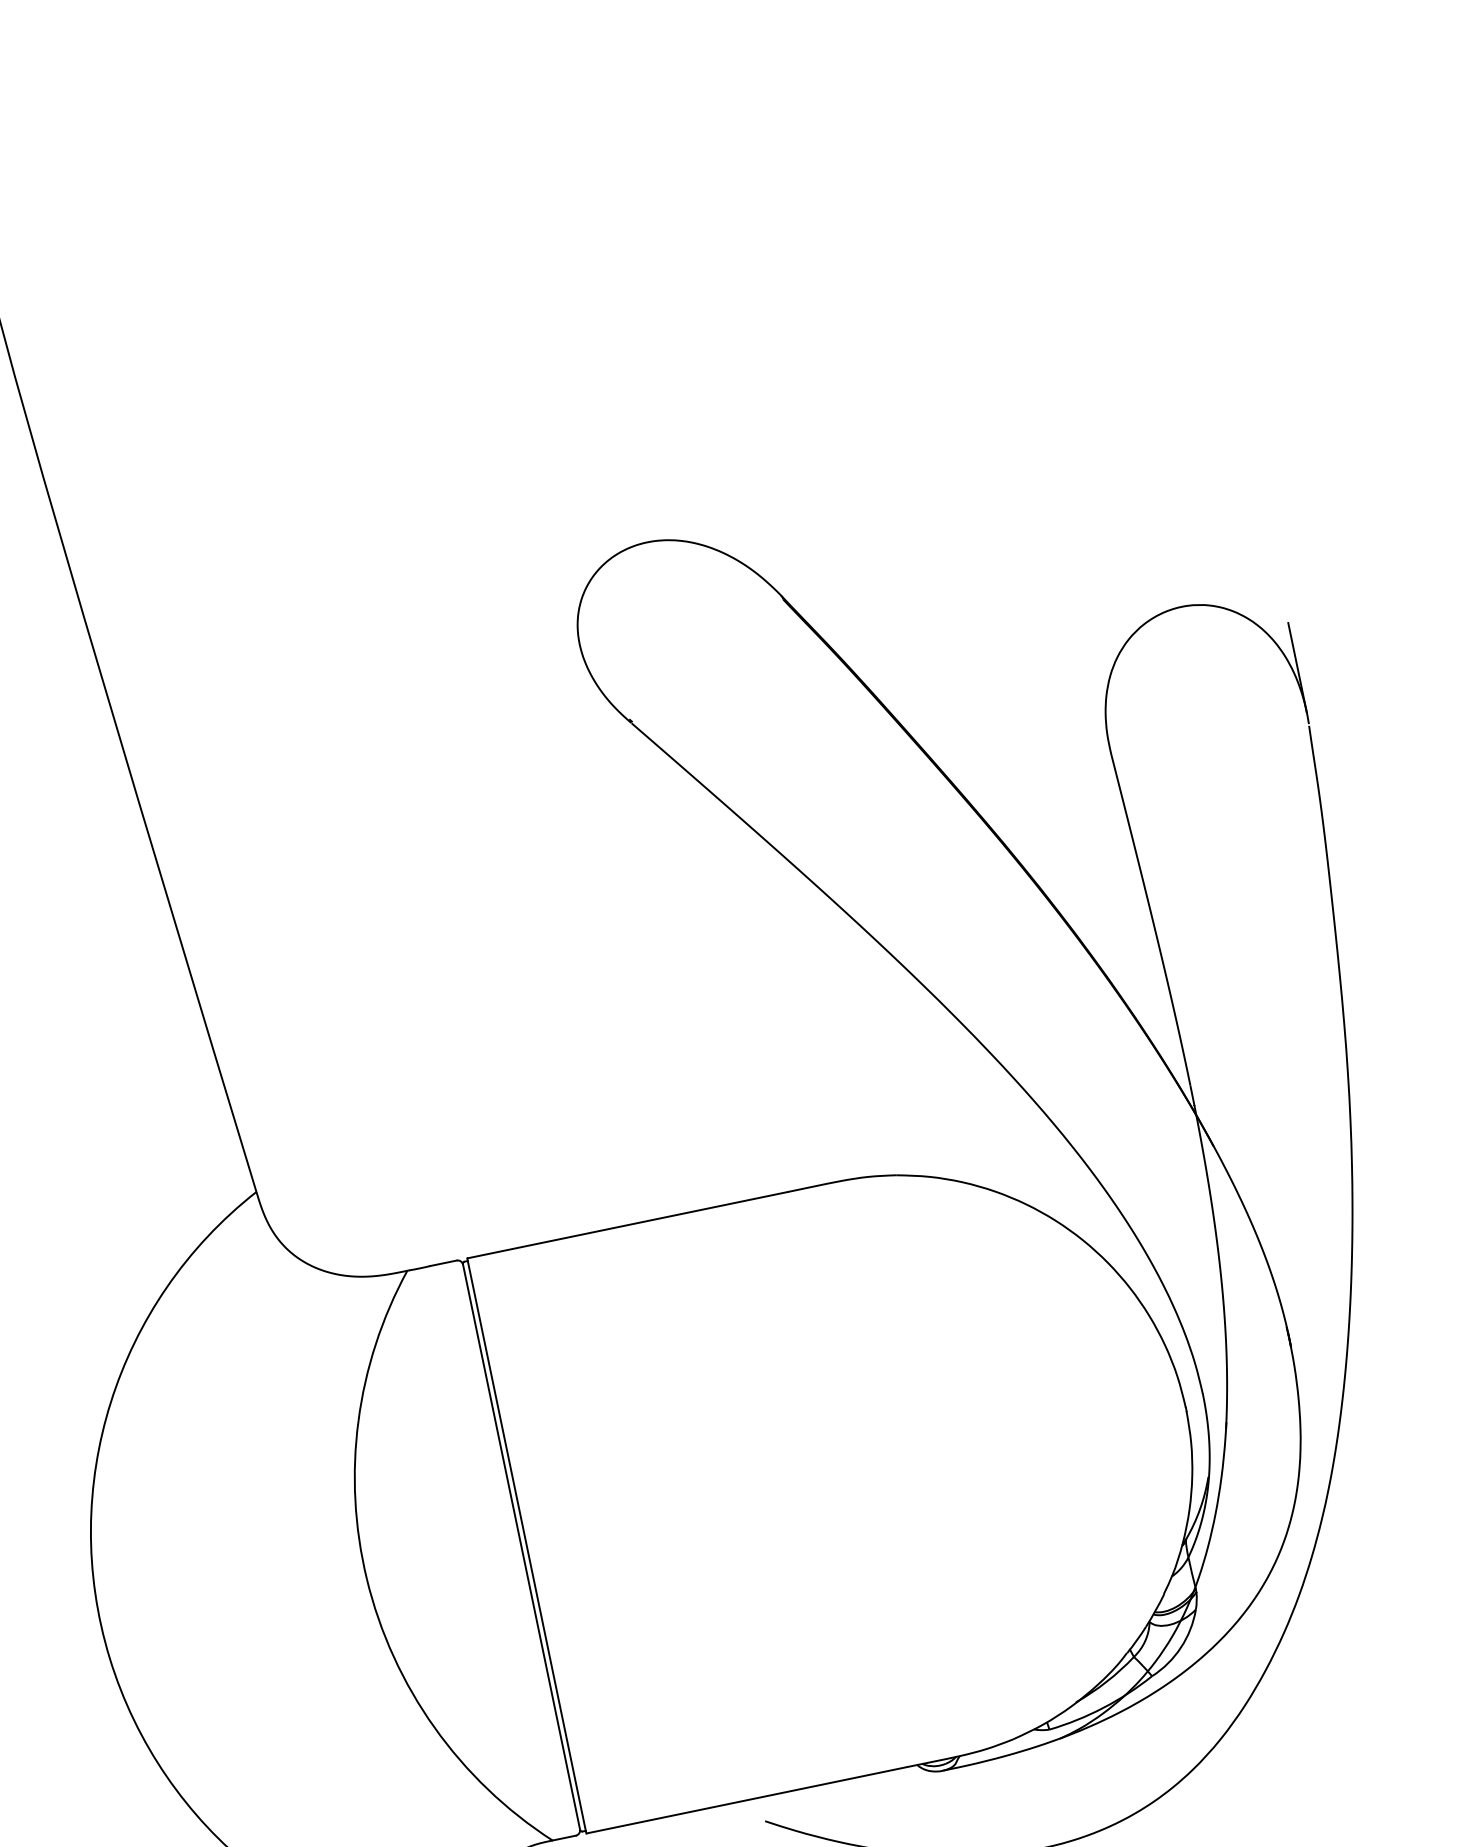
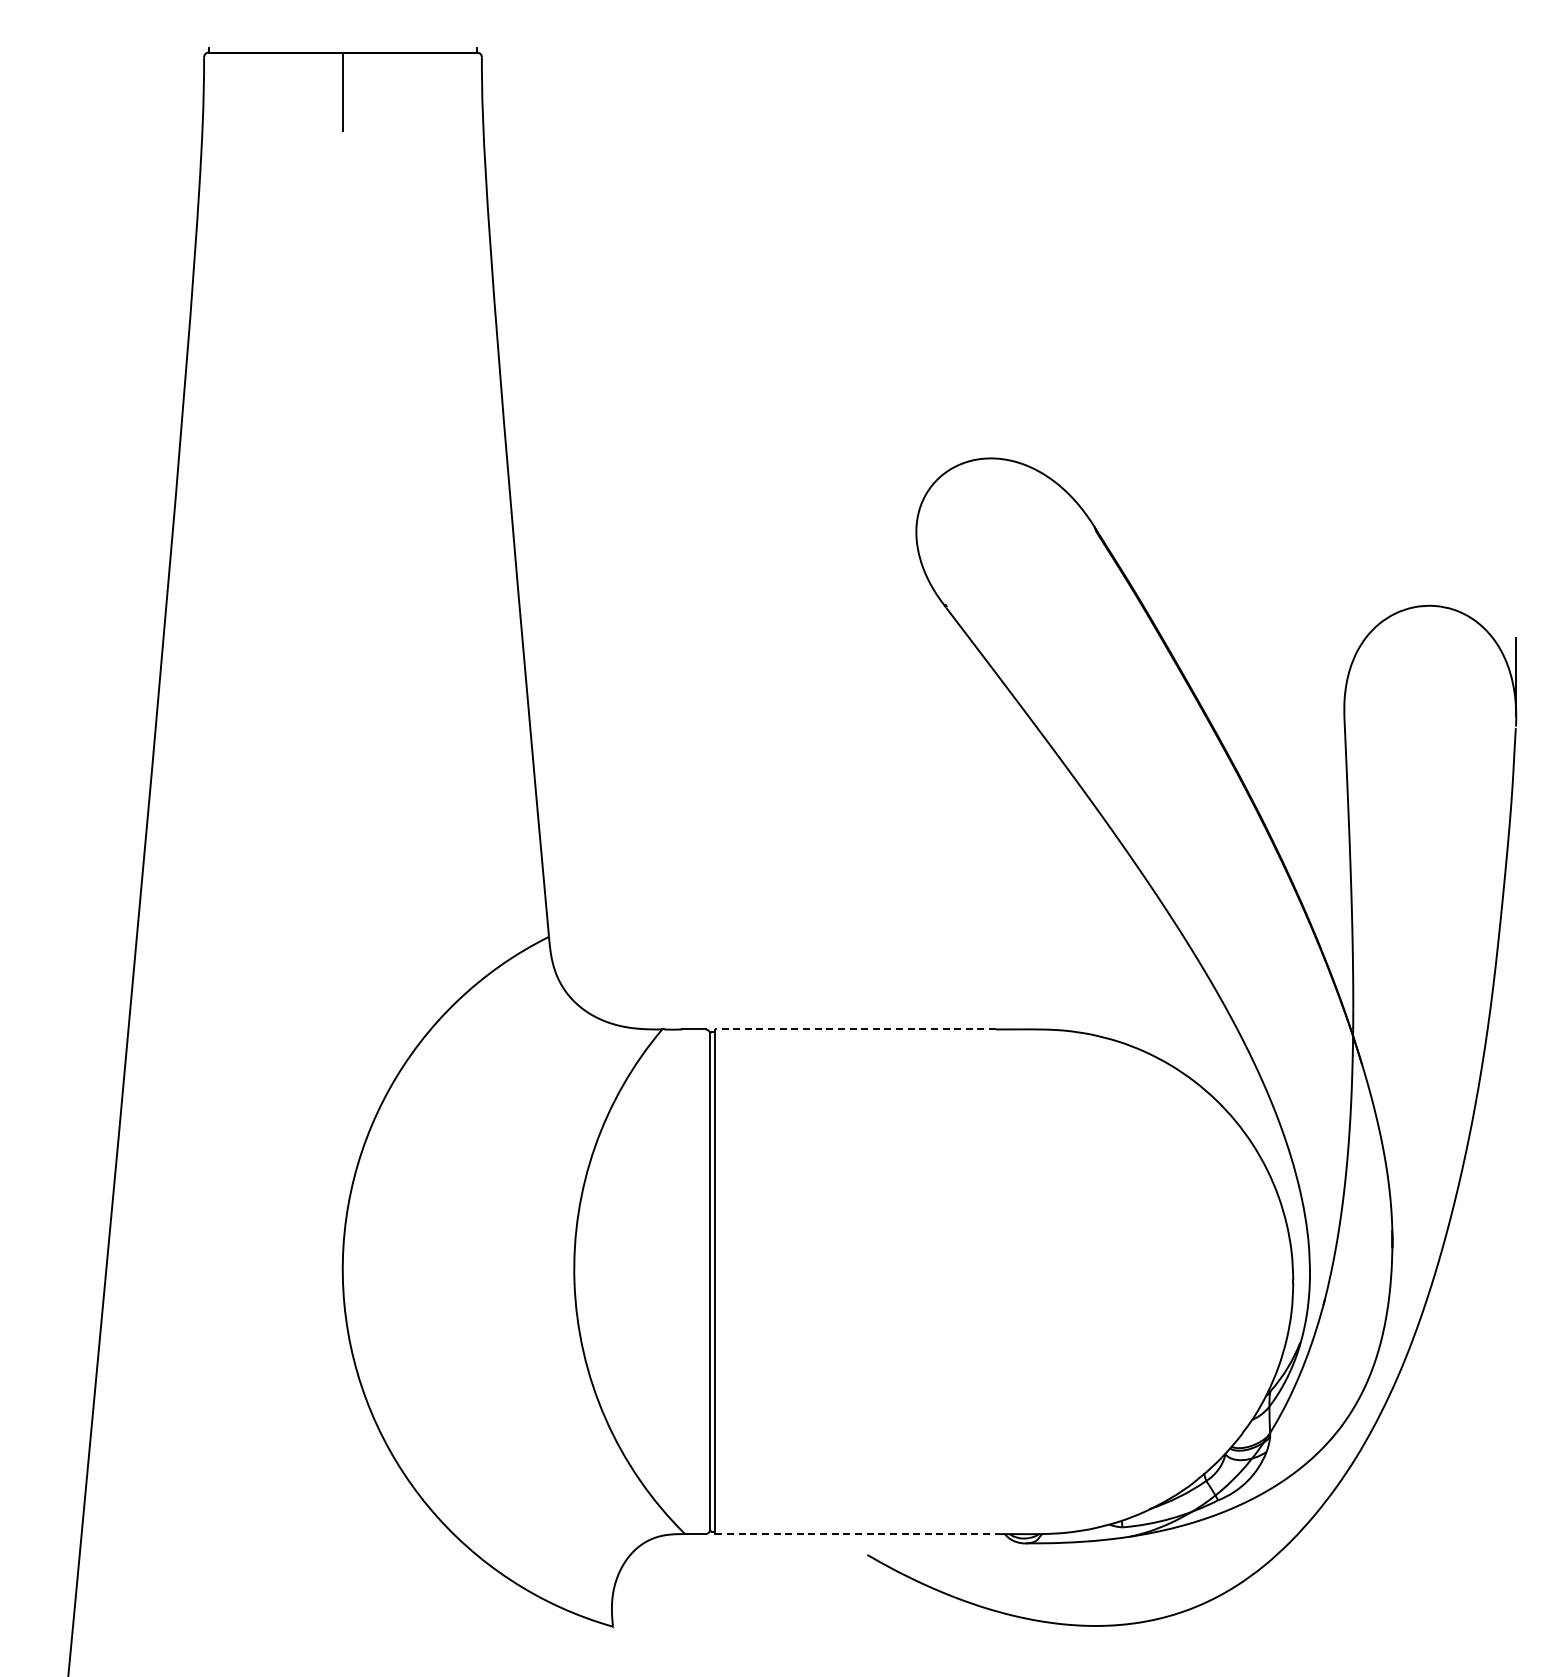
line: (627, 1225) -> (855, 1029), solid -> dashed
line: (747, 1800) -> (856, 1534), solid -> dashed

